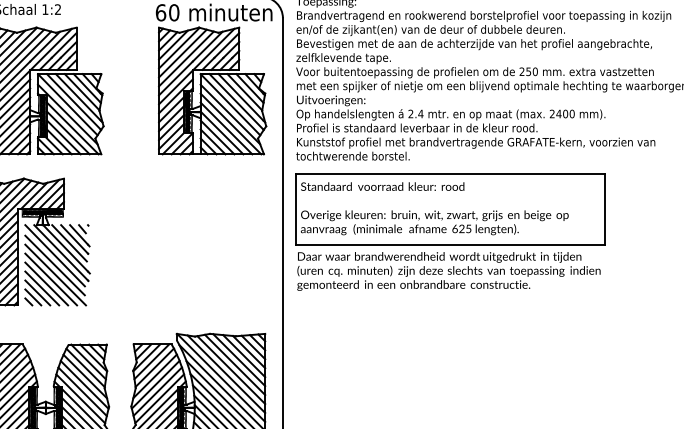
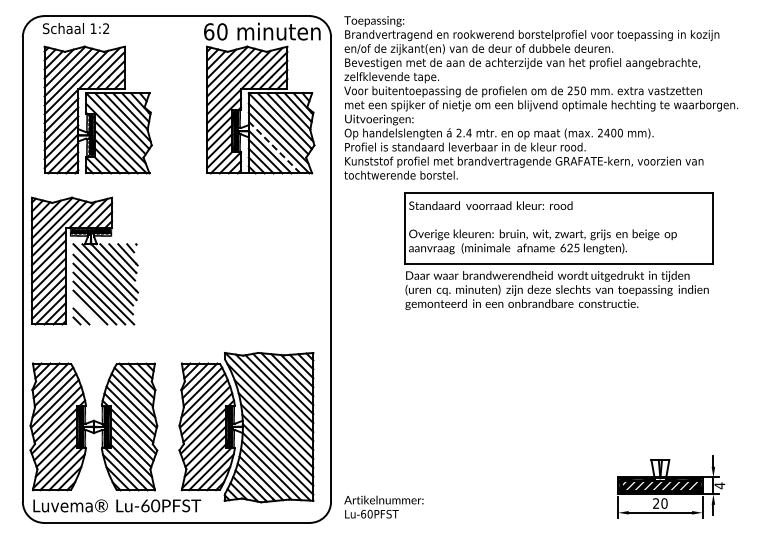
line: (226, 128) -> (274, 147), solid -> dashed
part: (450, 231) -> (558, 250), moved
line: (37, 292) -> (85, 311), removed

